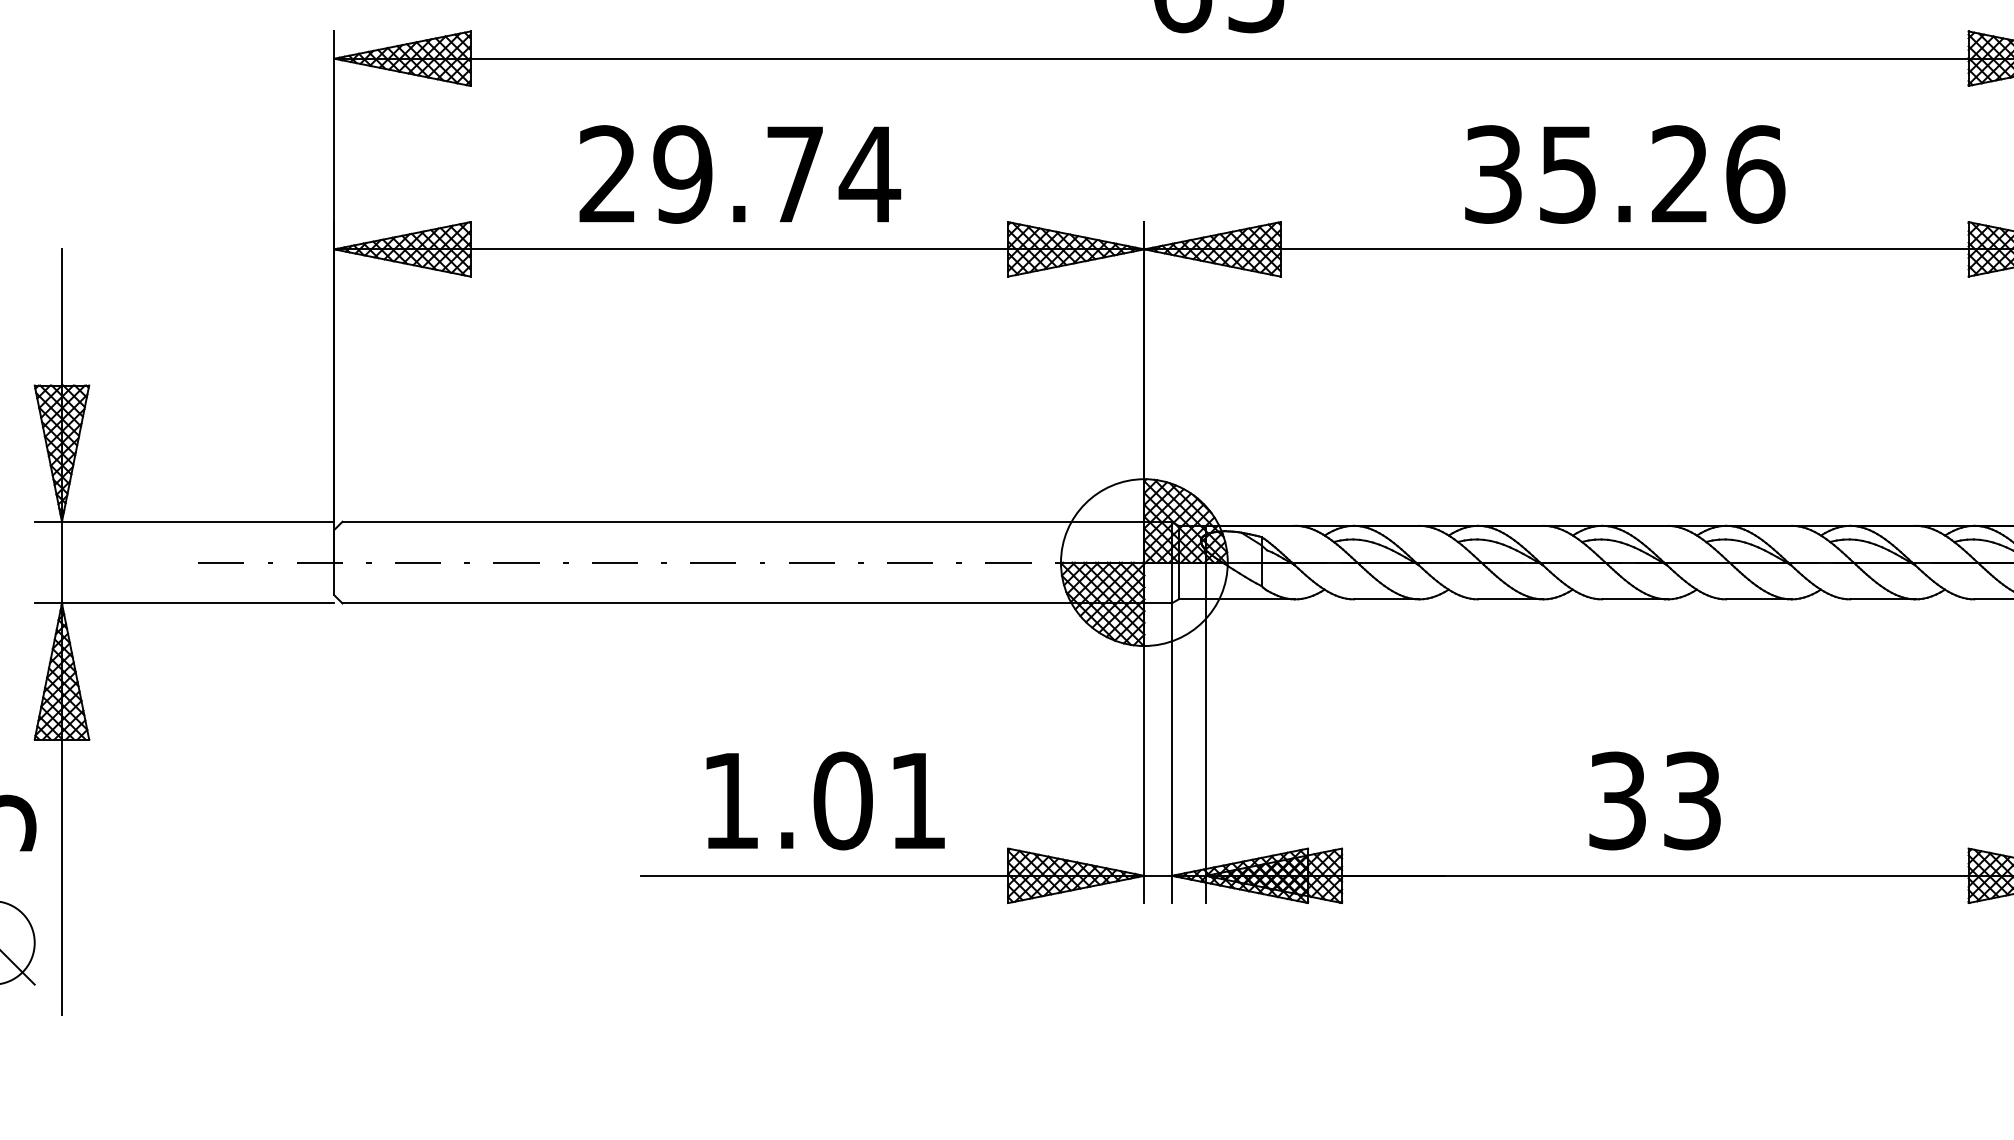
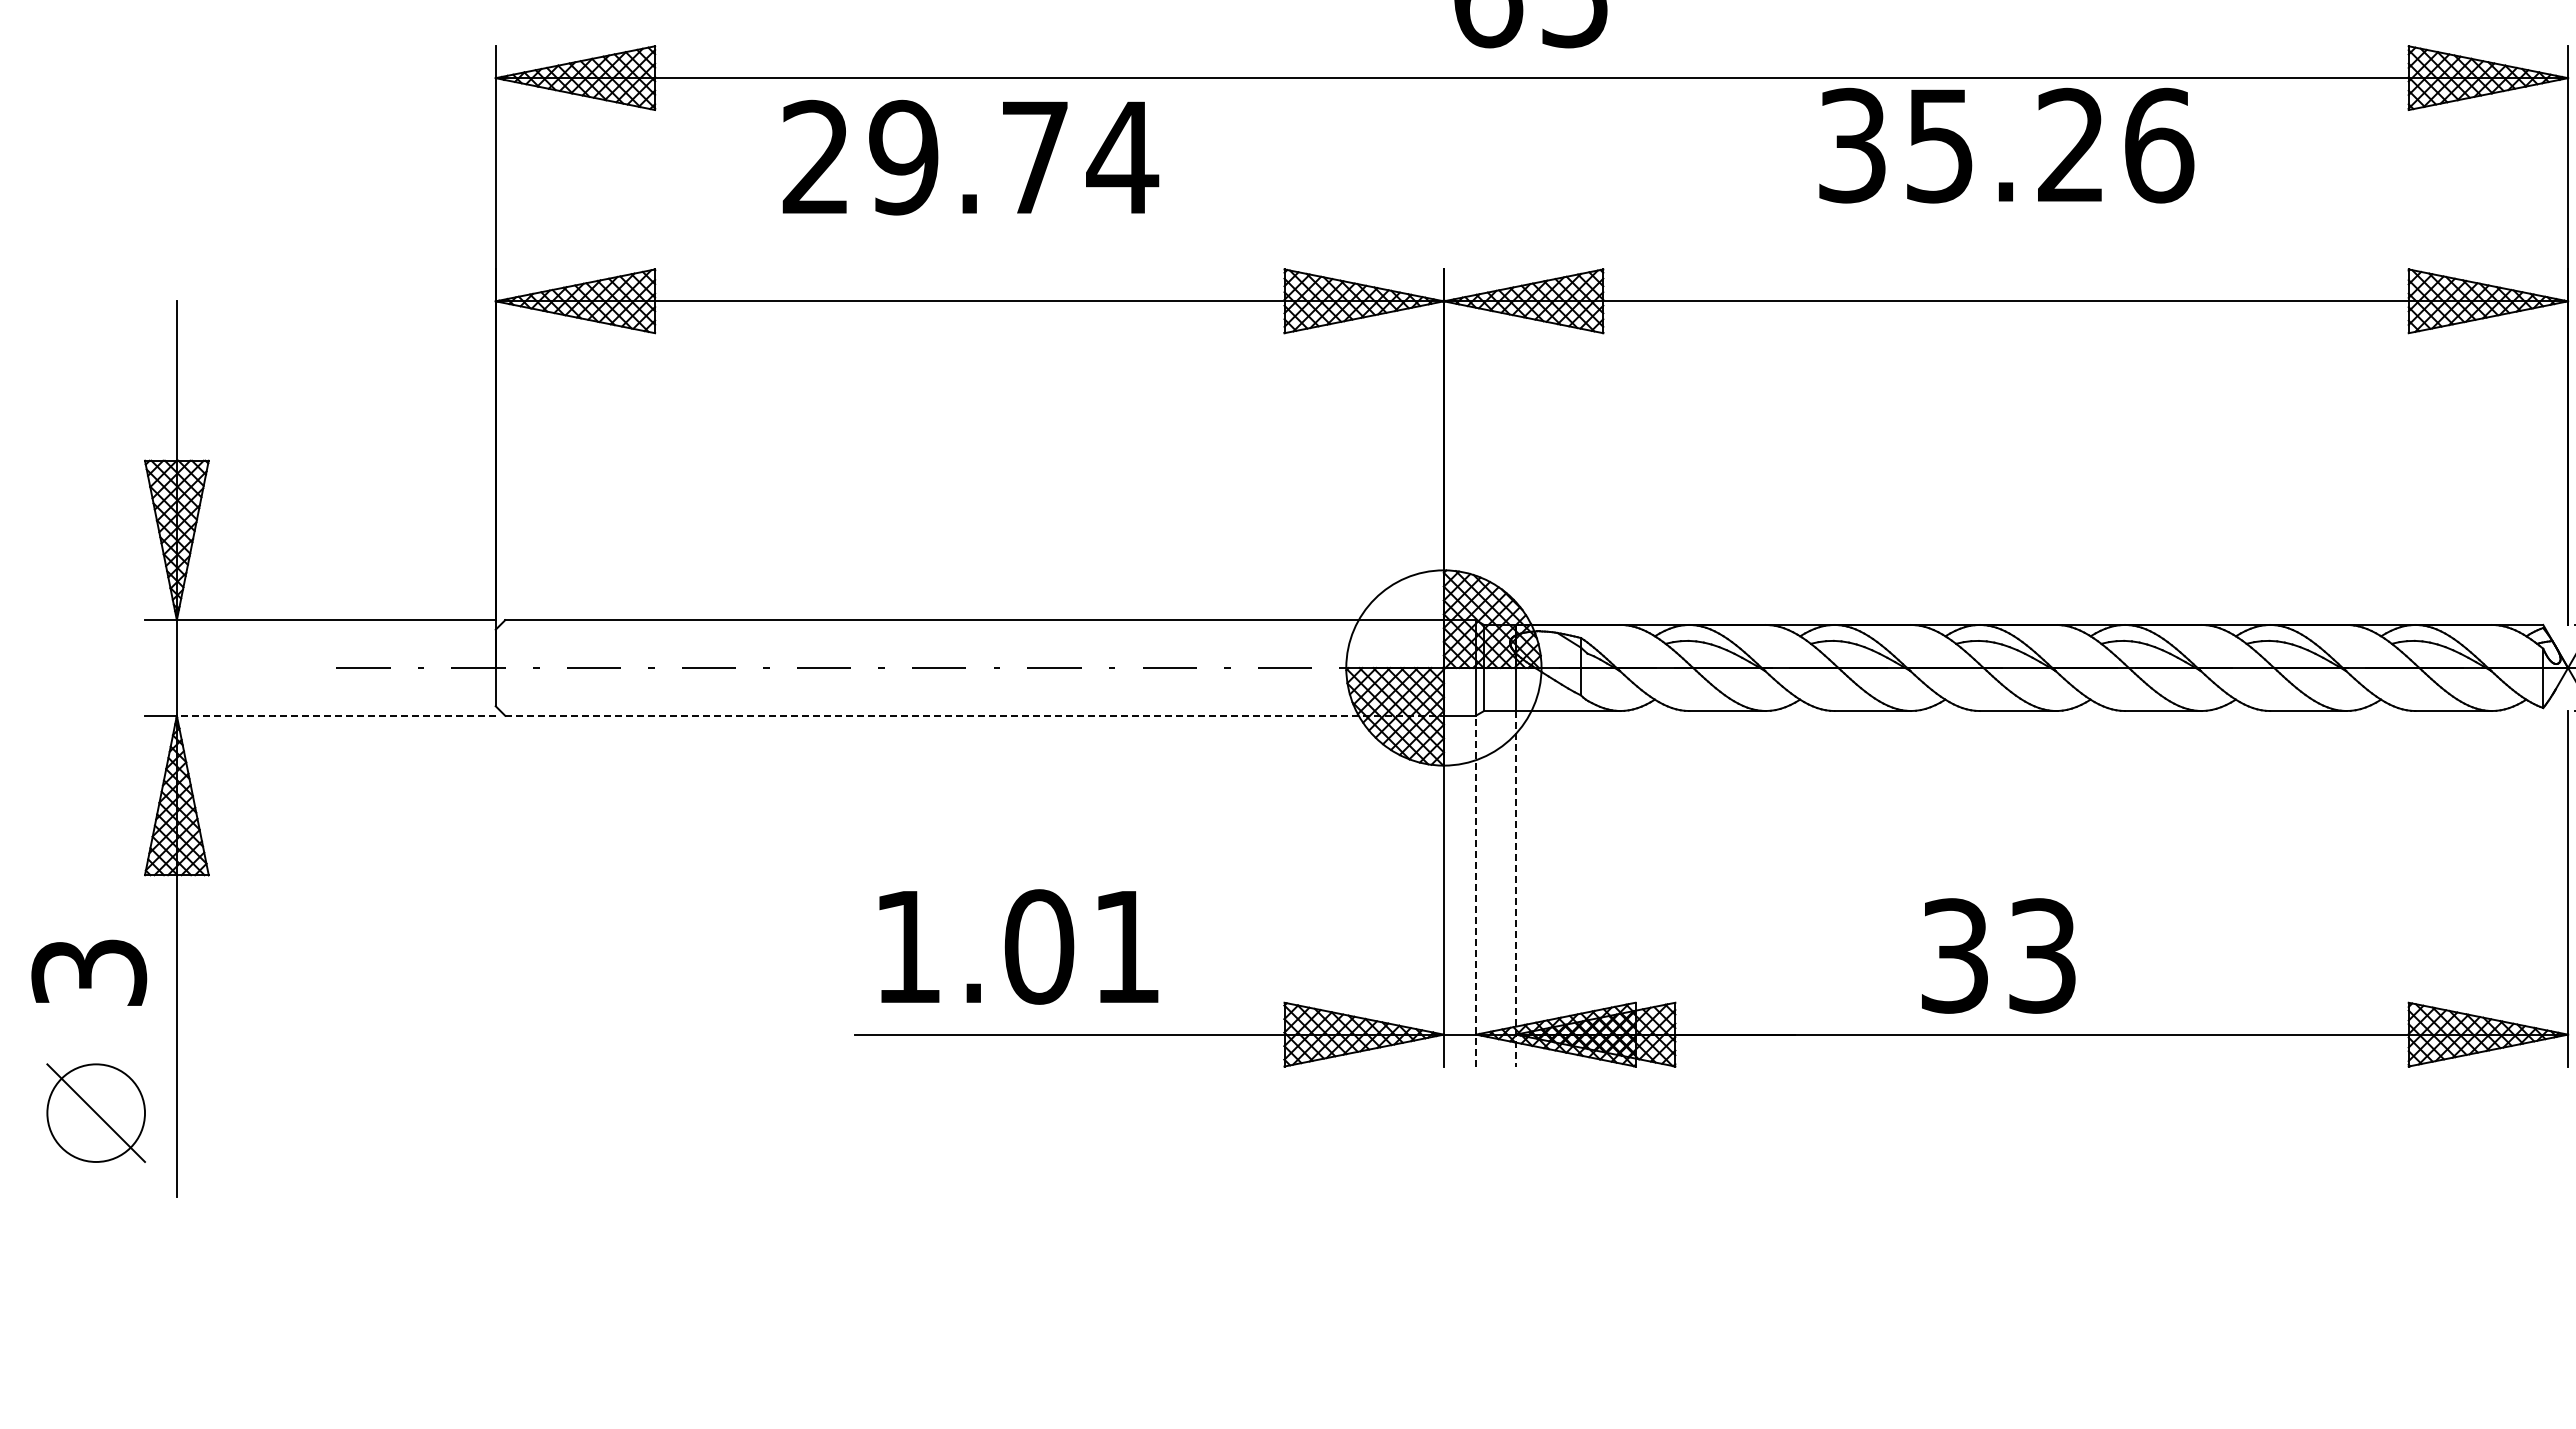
text: (739, 174) -> (970, 157), moved
text: (1625, 174) -> (2006, 145), moved
line: (197, 603) -> (335, 715), solid -> dashed
line: (744, 603) -> (975, 715), solid -> dashed
line: (1205, 750) -> (1515, 888), solid -> dashed
line: (1172, 752) -> (1476, 890), solid -> dashed
text: (825, 800) -> (1018, 946), moved
text: (1654, 800) -> (1998, 955), moved

